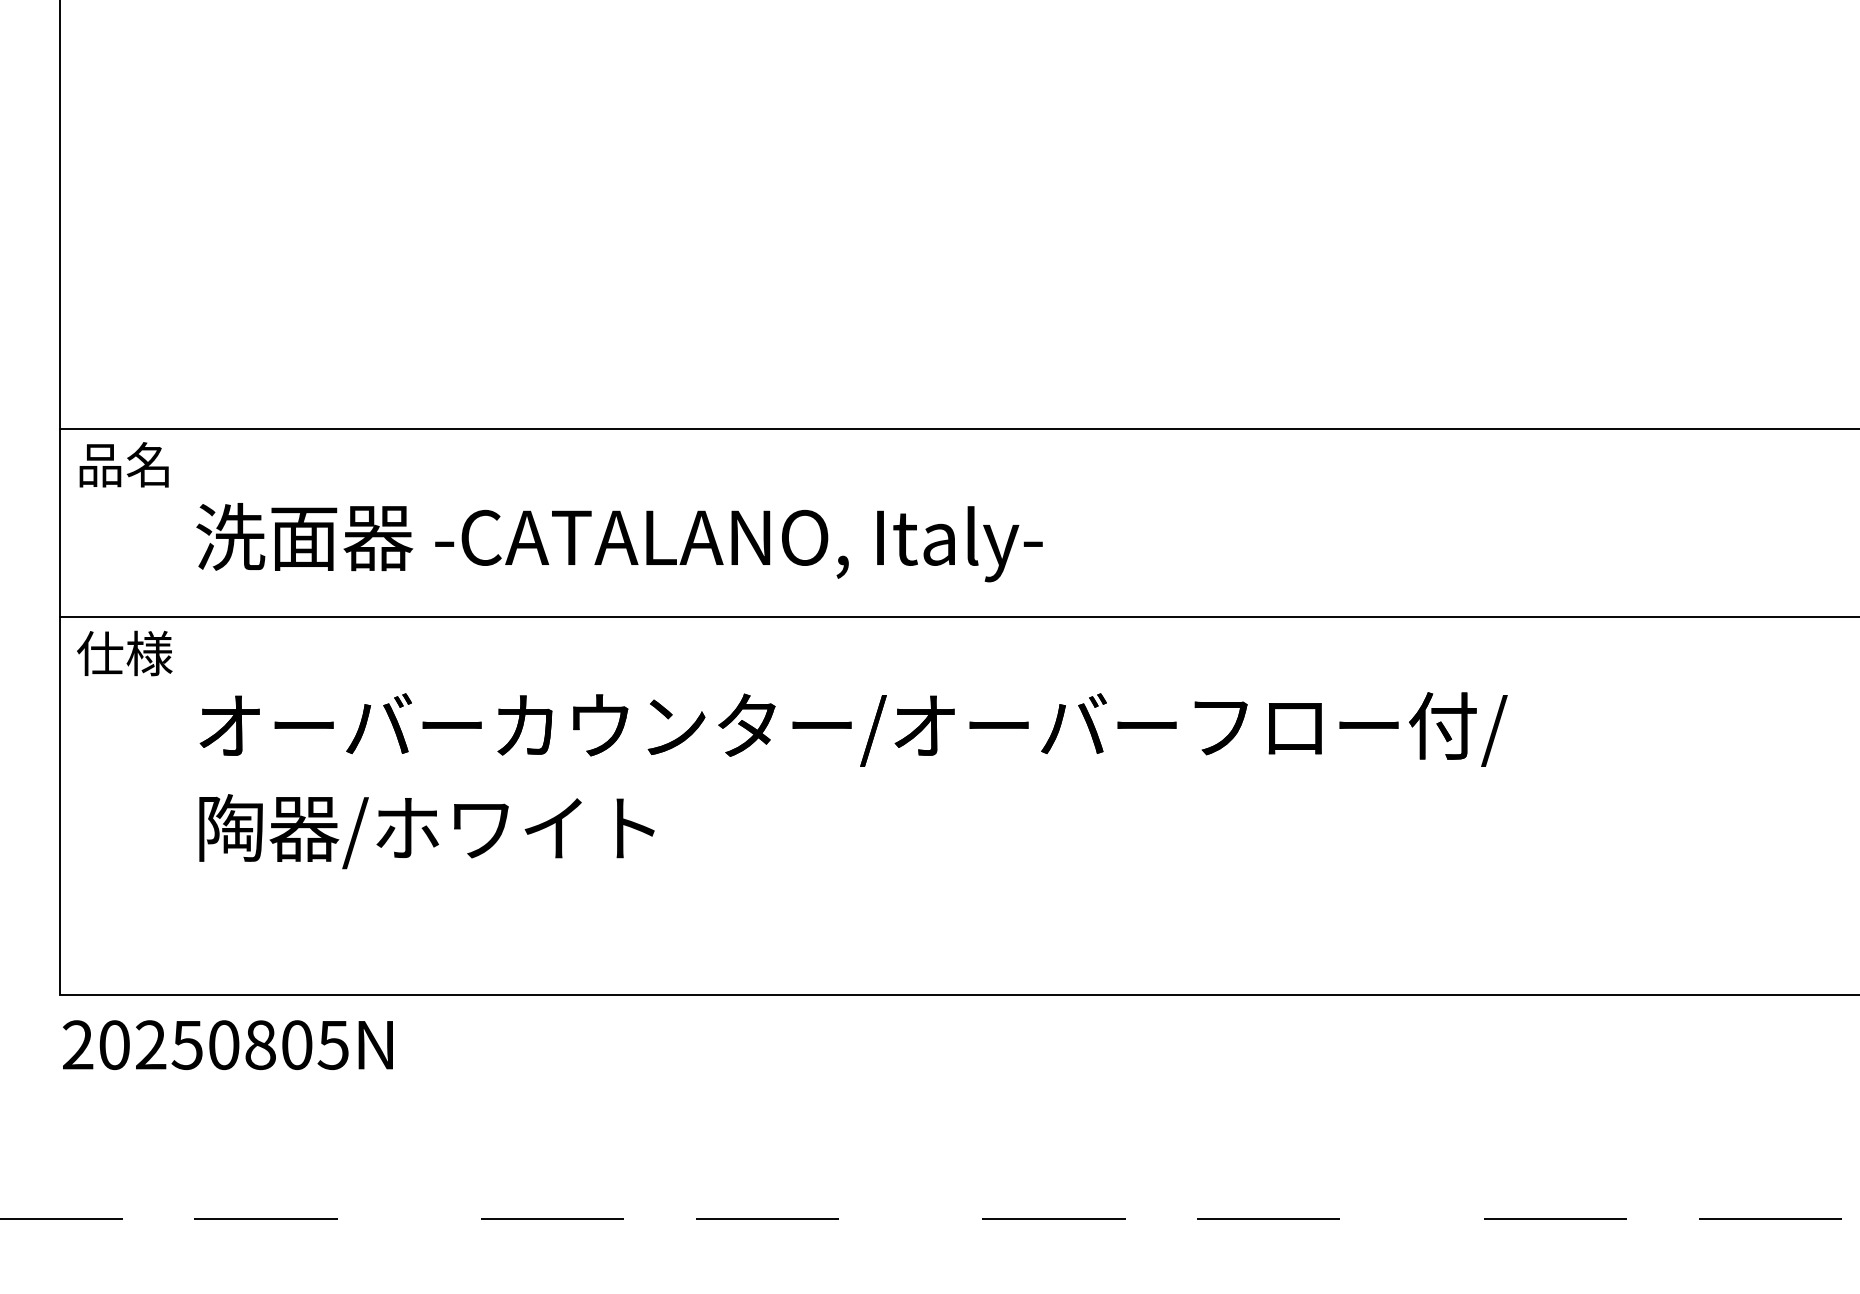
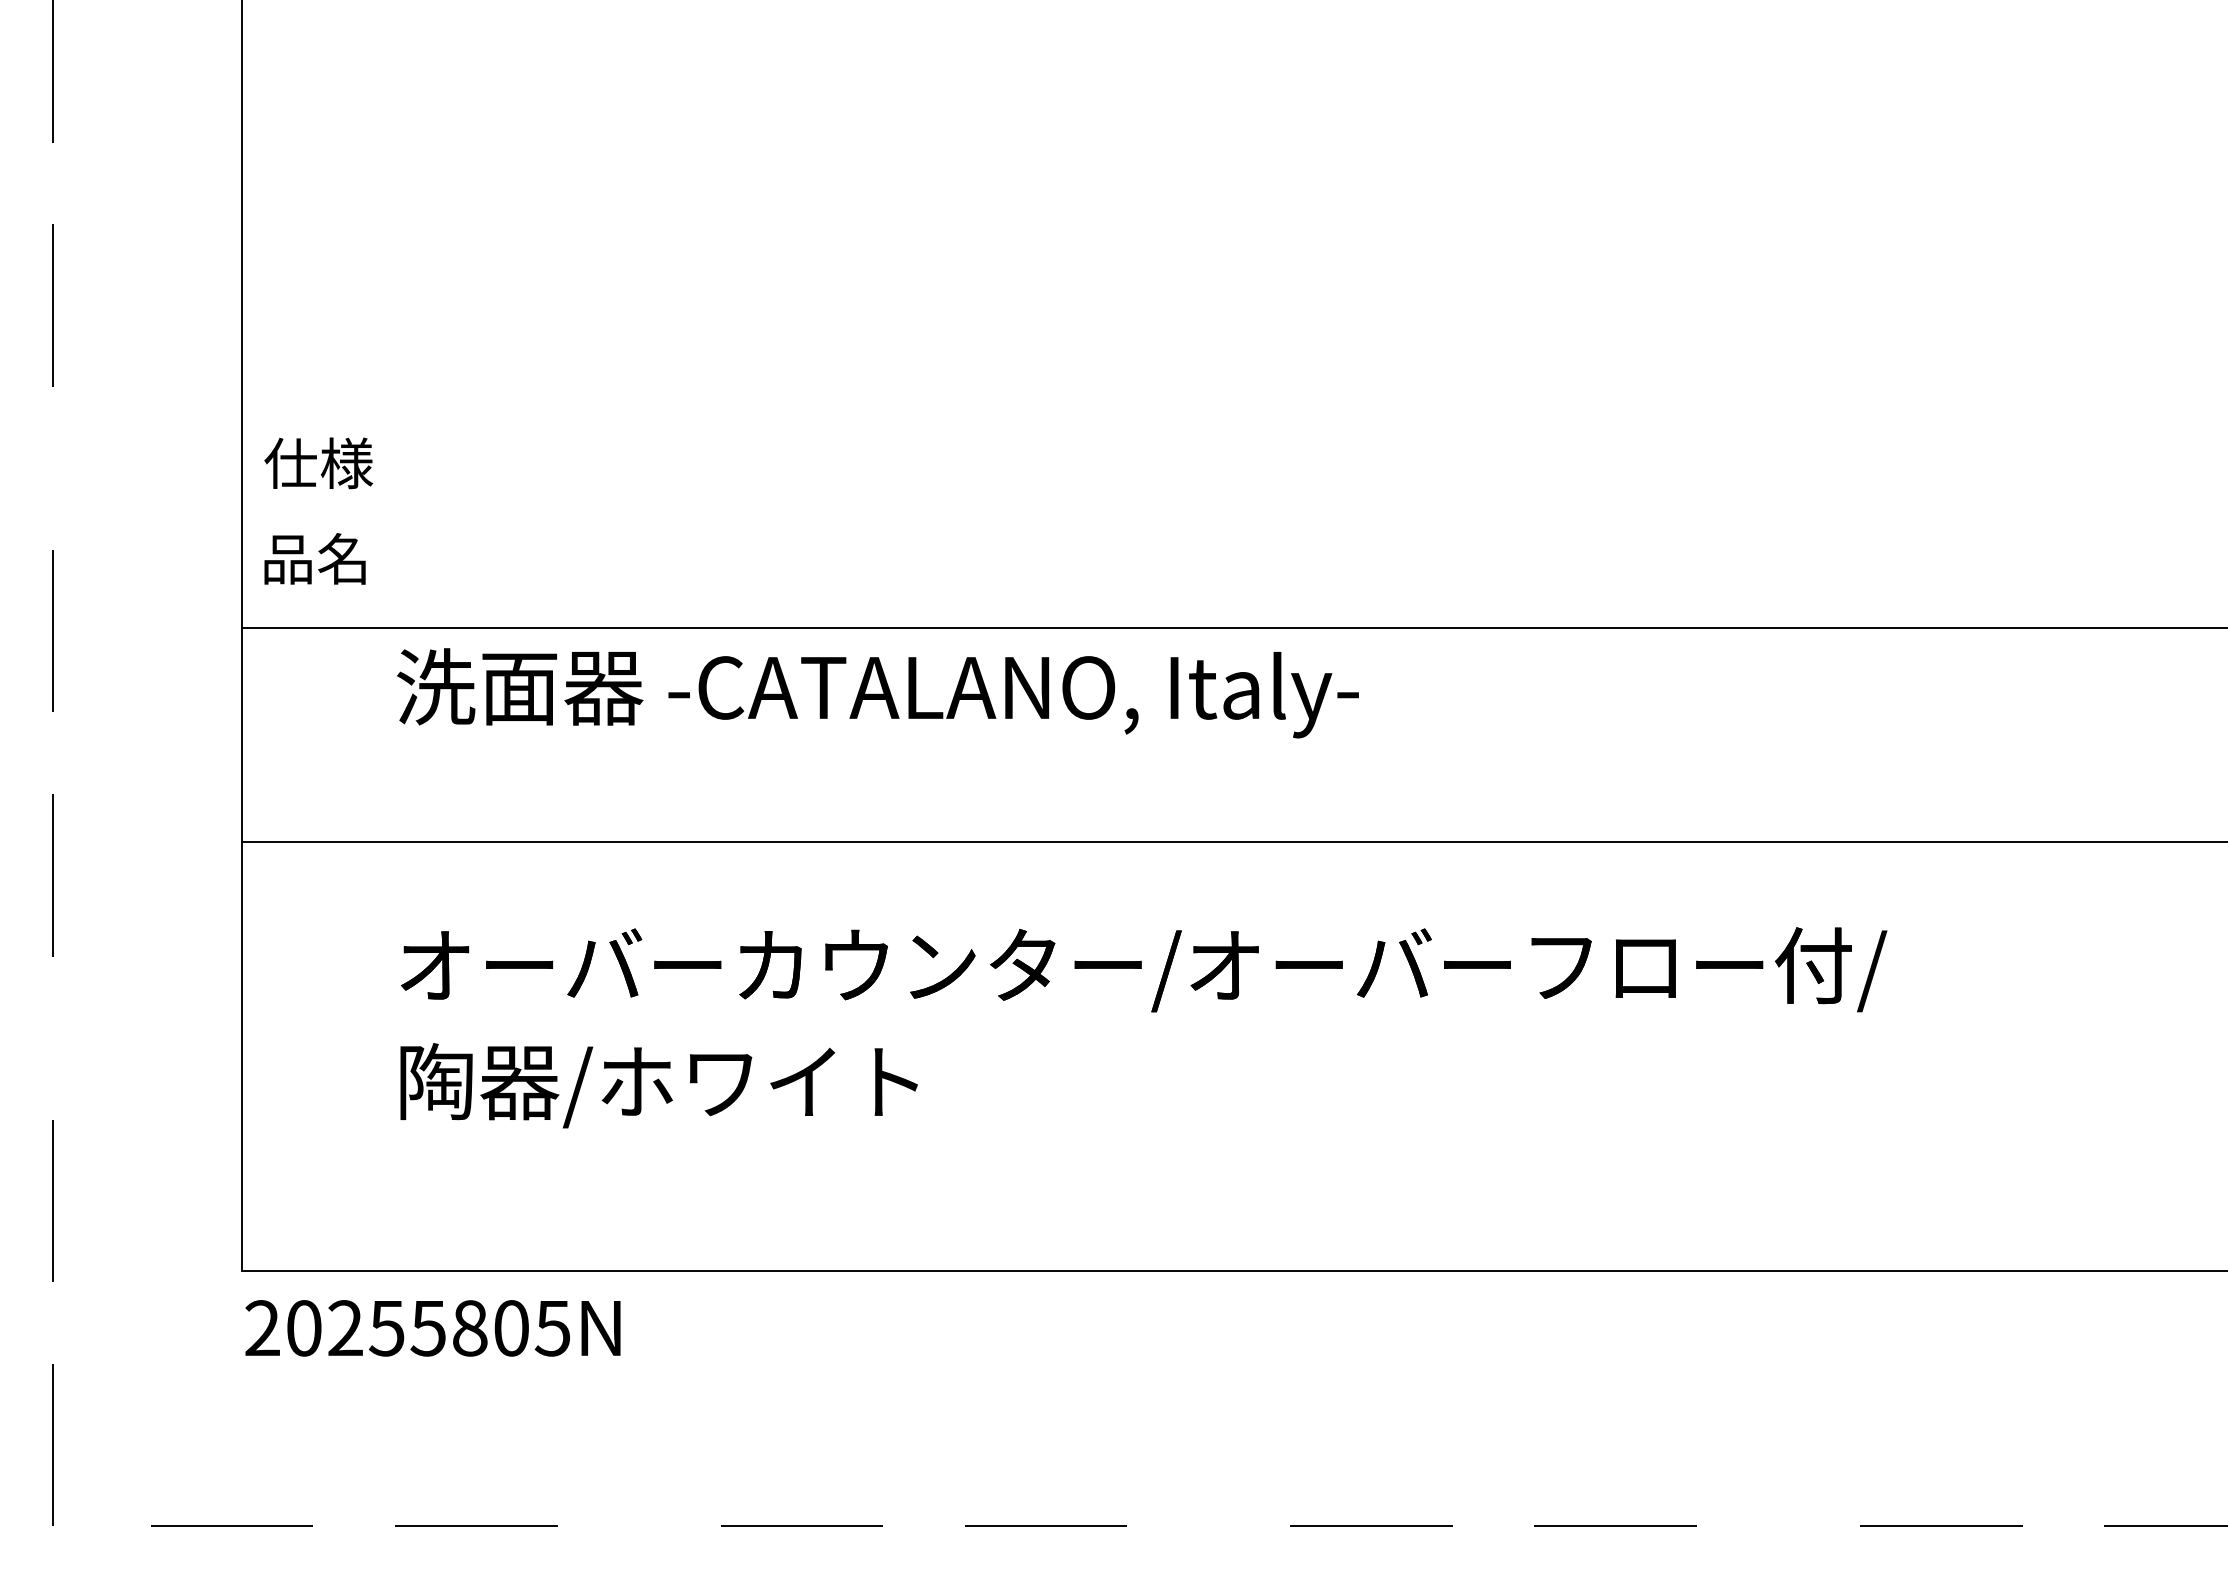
text: (123, 464) -> (314, 558), moved
text: (619, 542) -> (877, 693), moved
text: (124, 653) -> (318, 463), moved
text: (223, 1045) -> (427, 1328), 20250805N -> 20255805N

